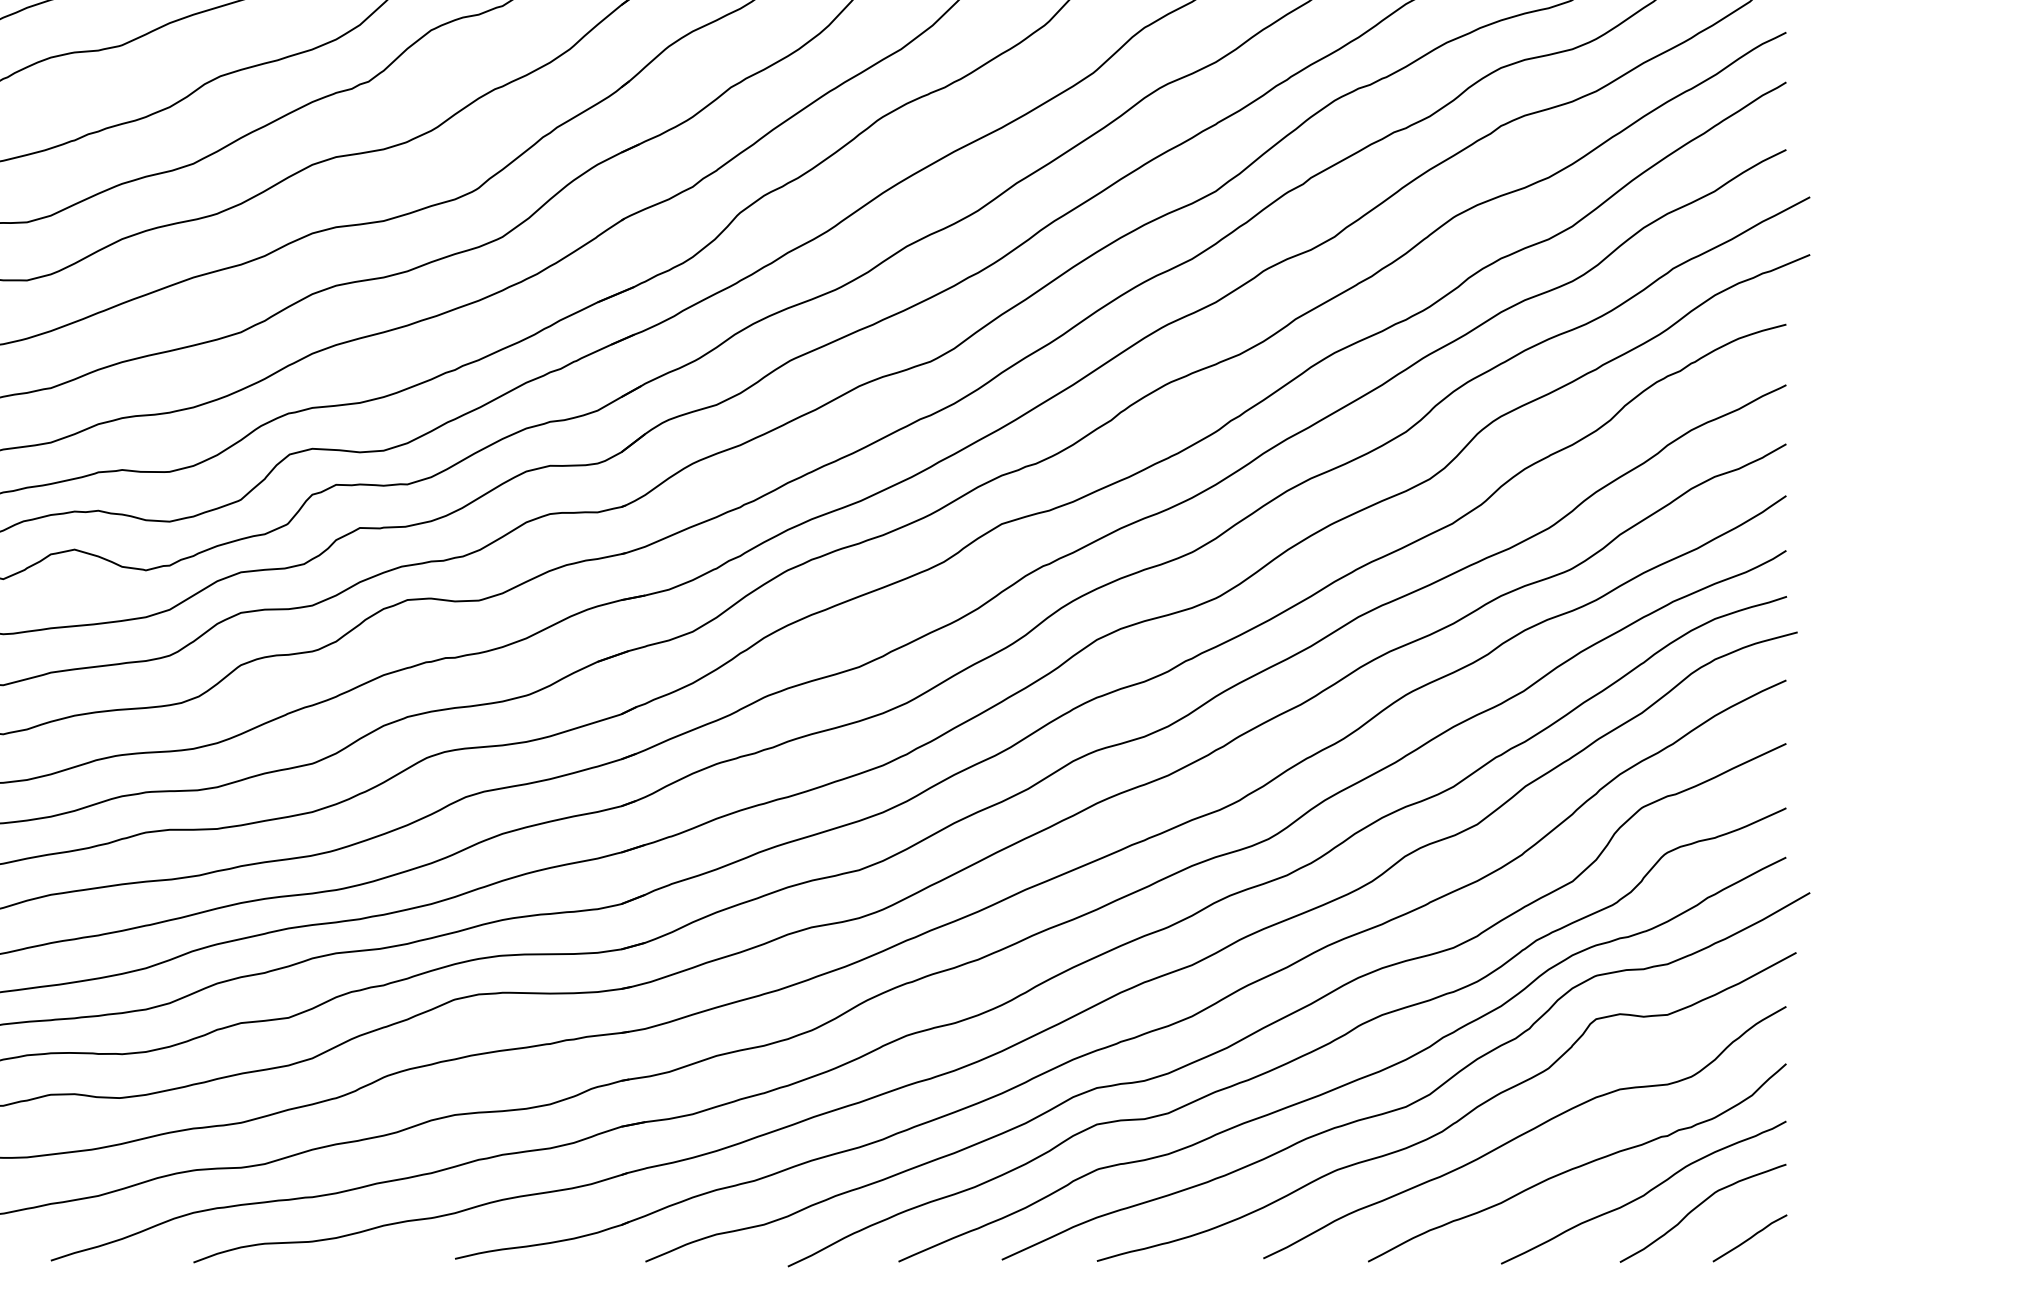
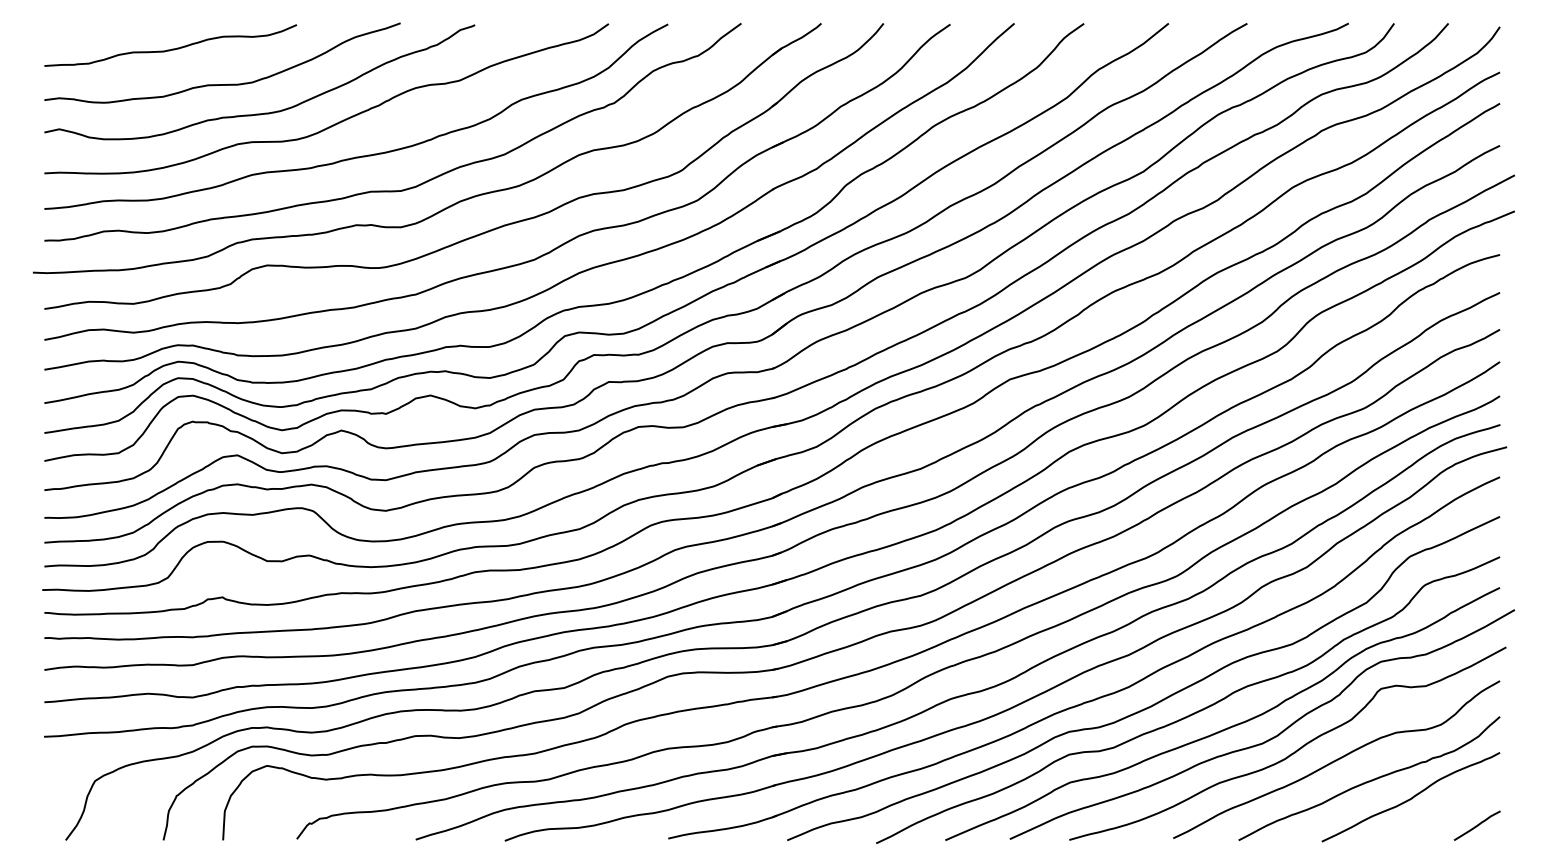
curve: (1697, 1209) -> (1444, 807), removed

